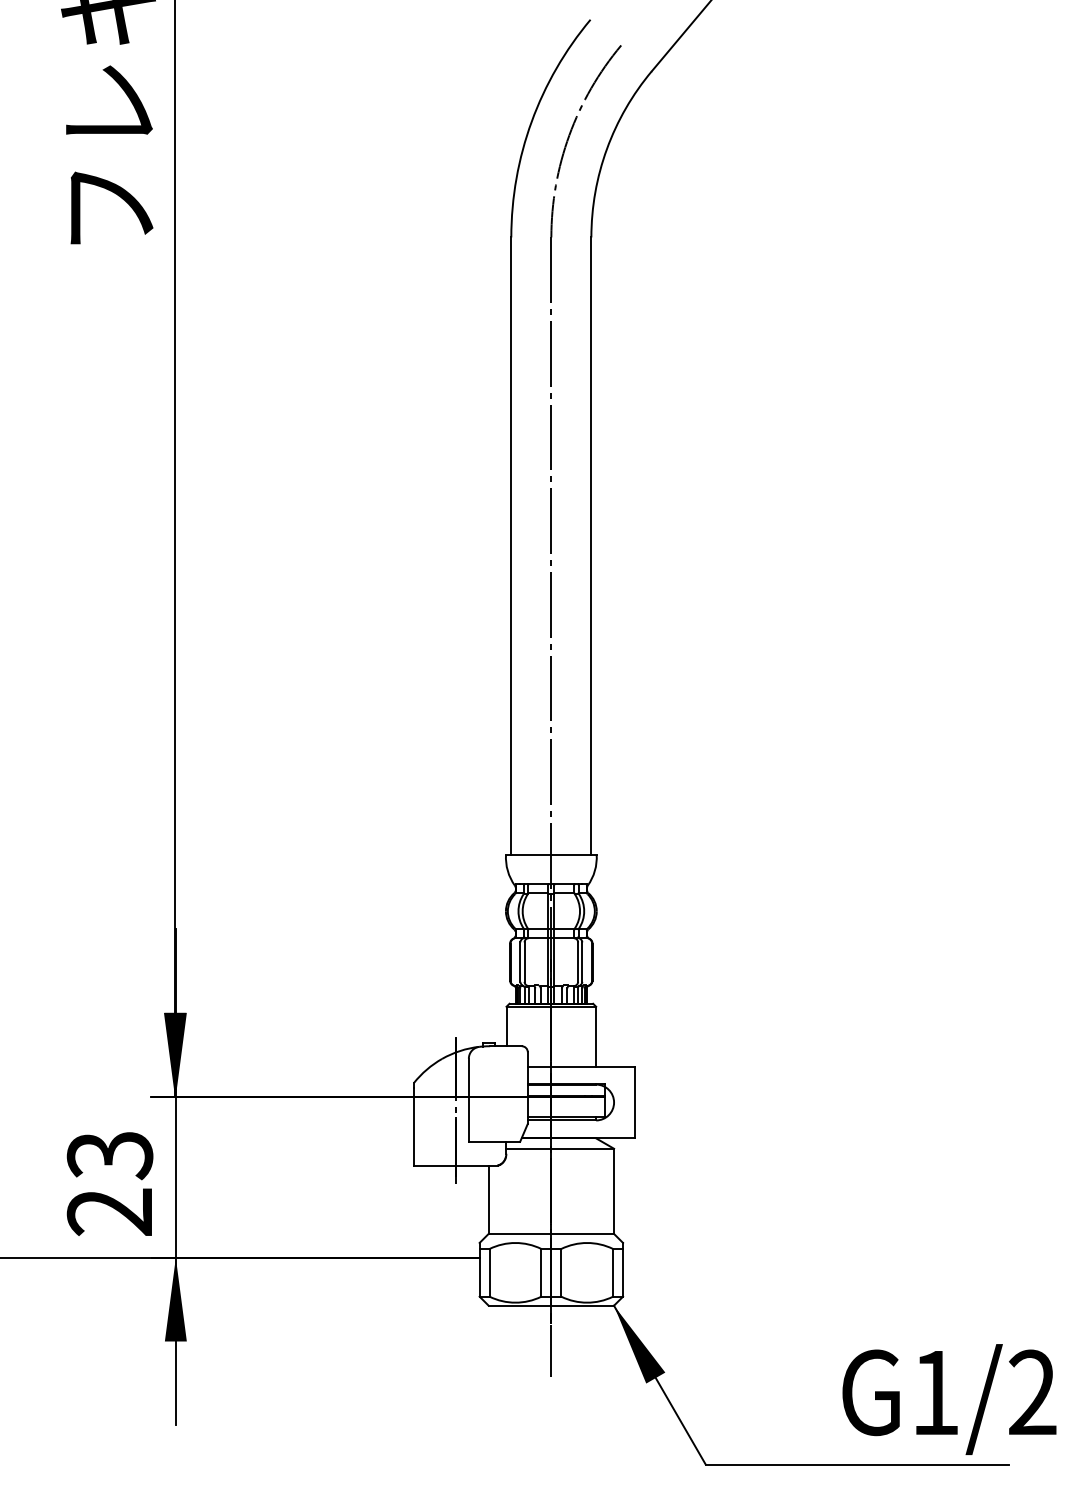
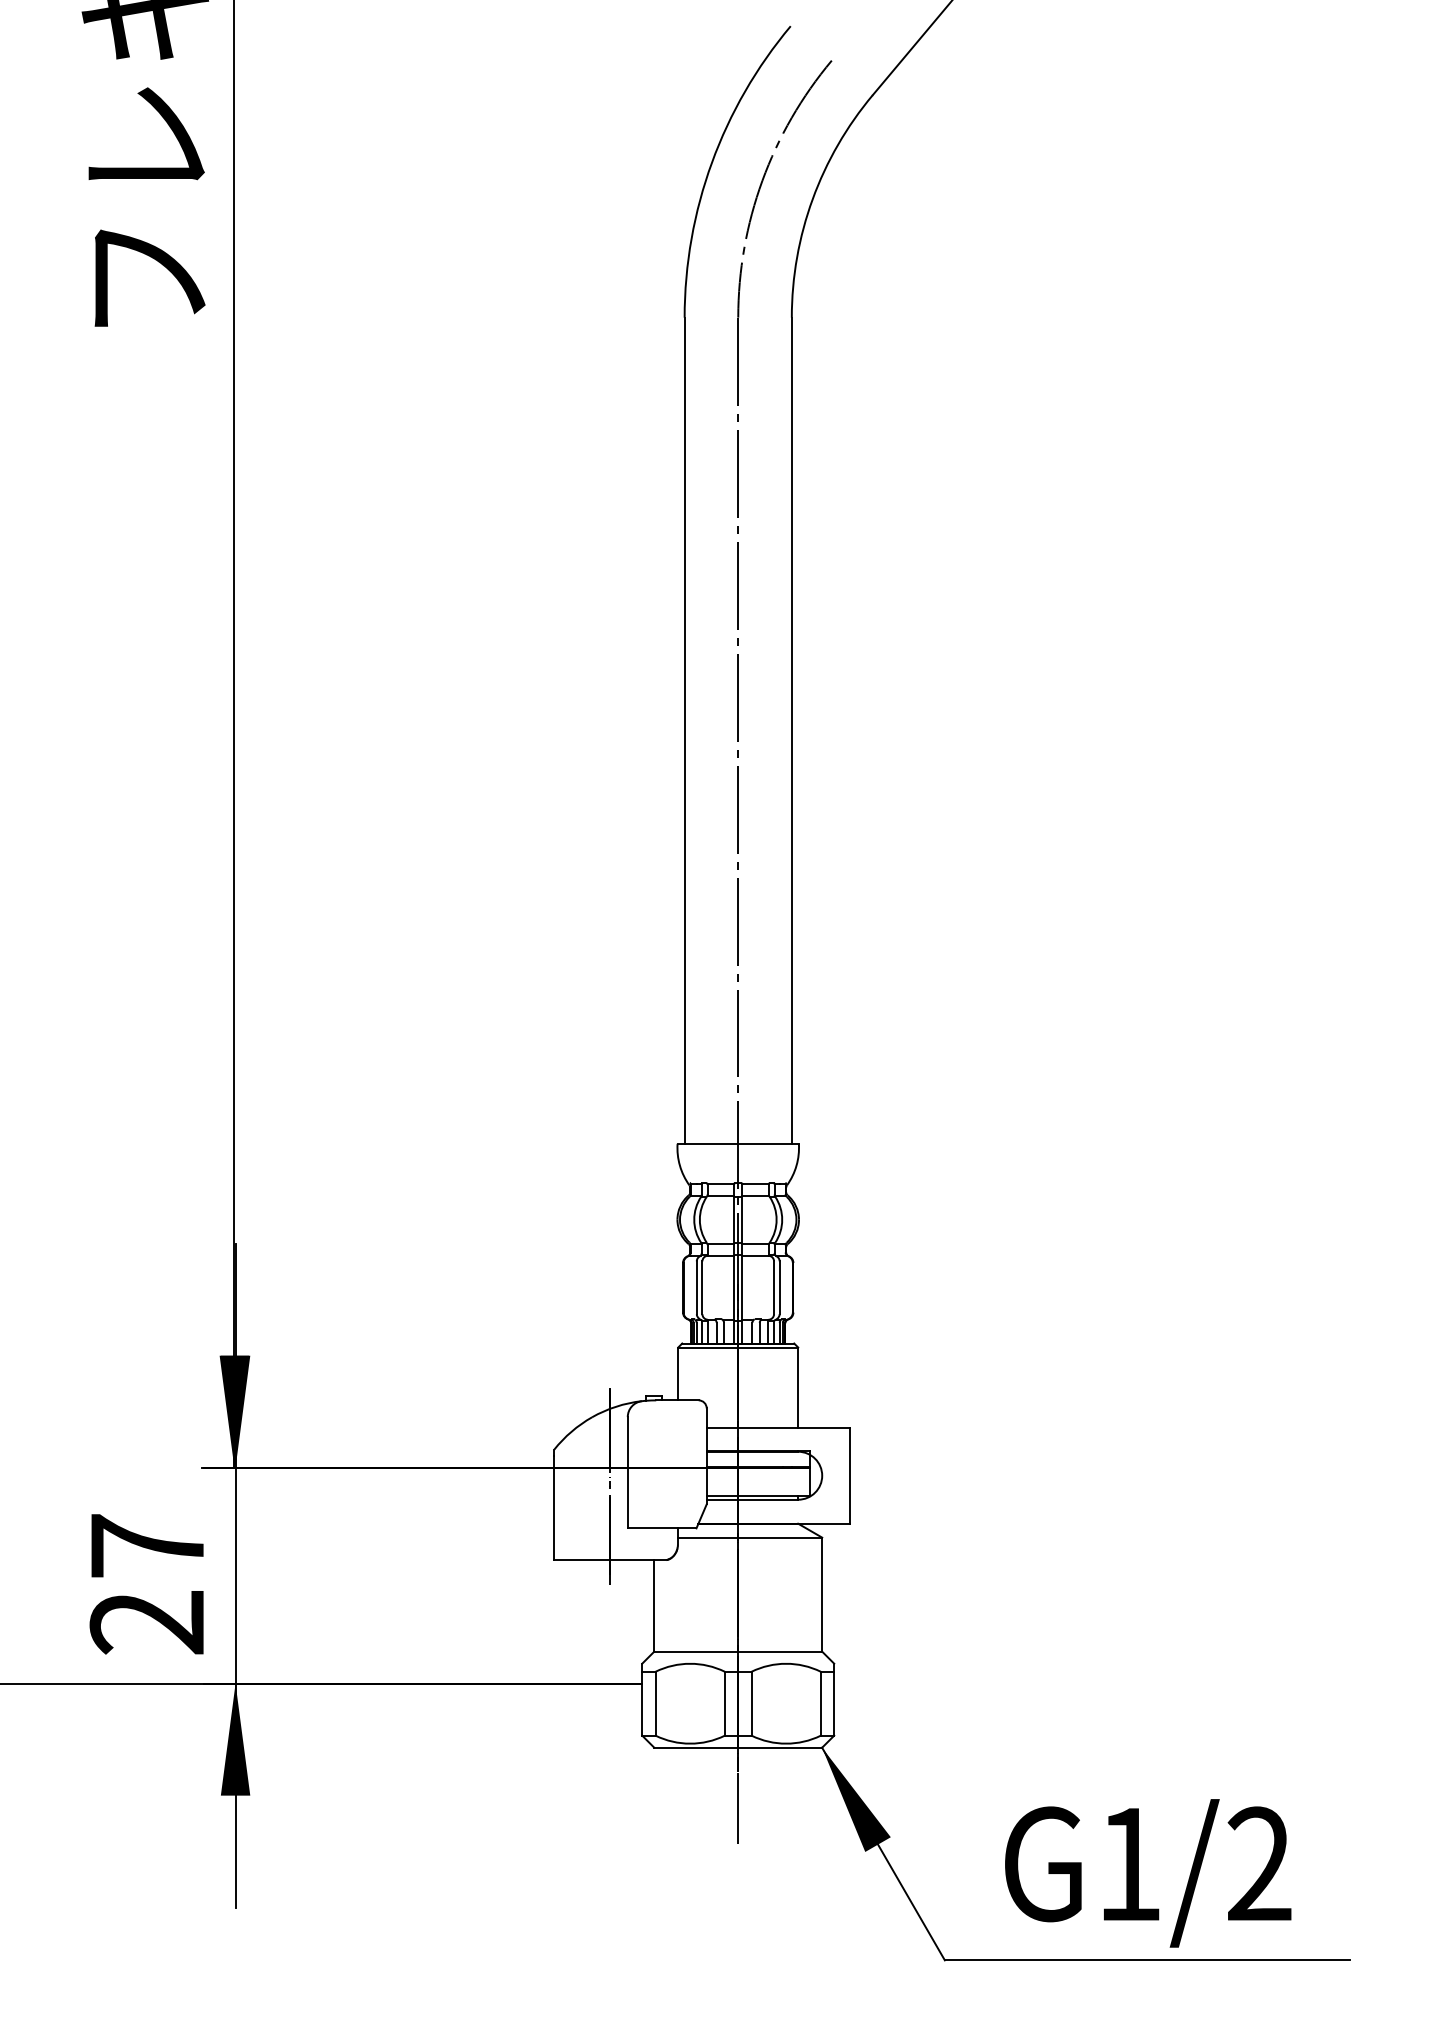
text: (110, 1155) -> (147, 1546), 23 -> 27
text: (949, 1399) -> (1148, 1873), moved

